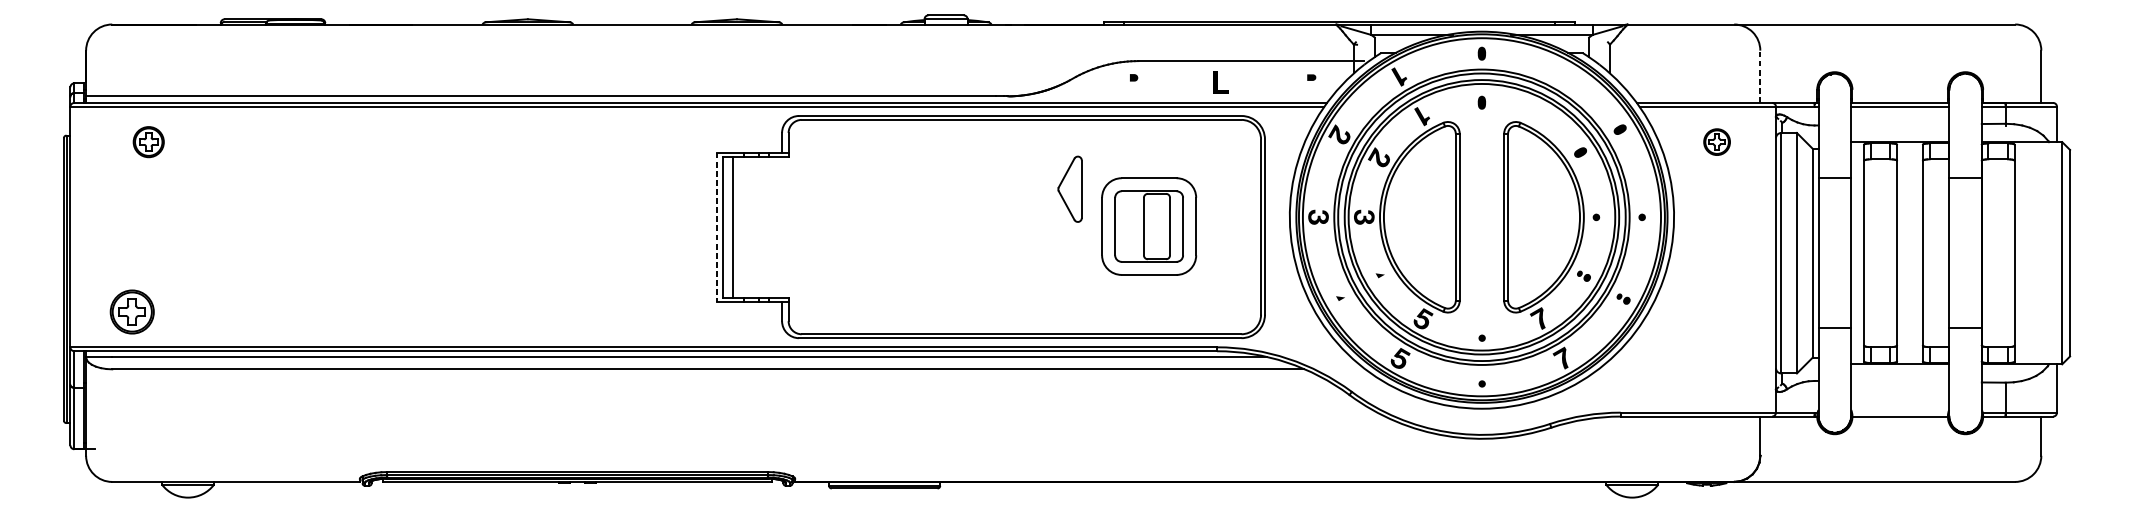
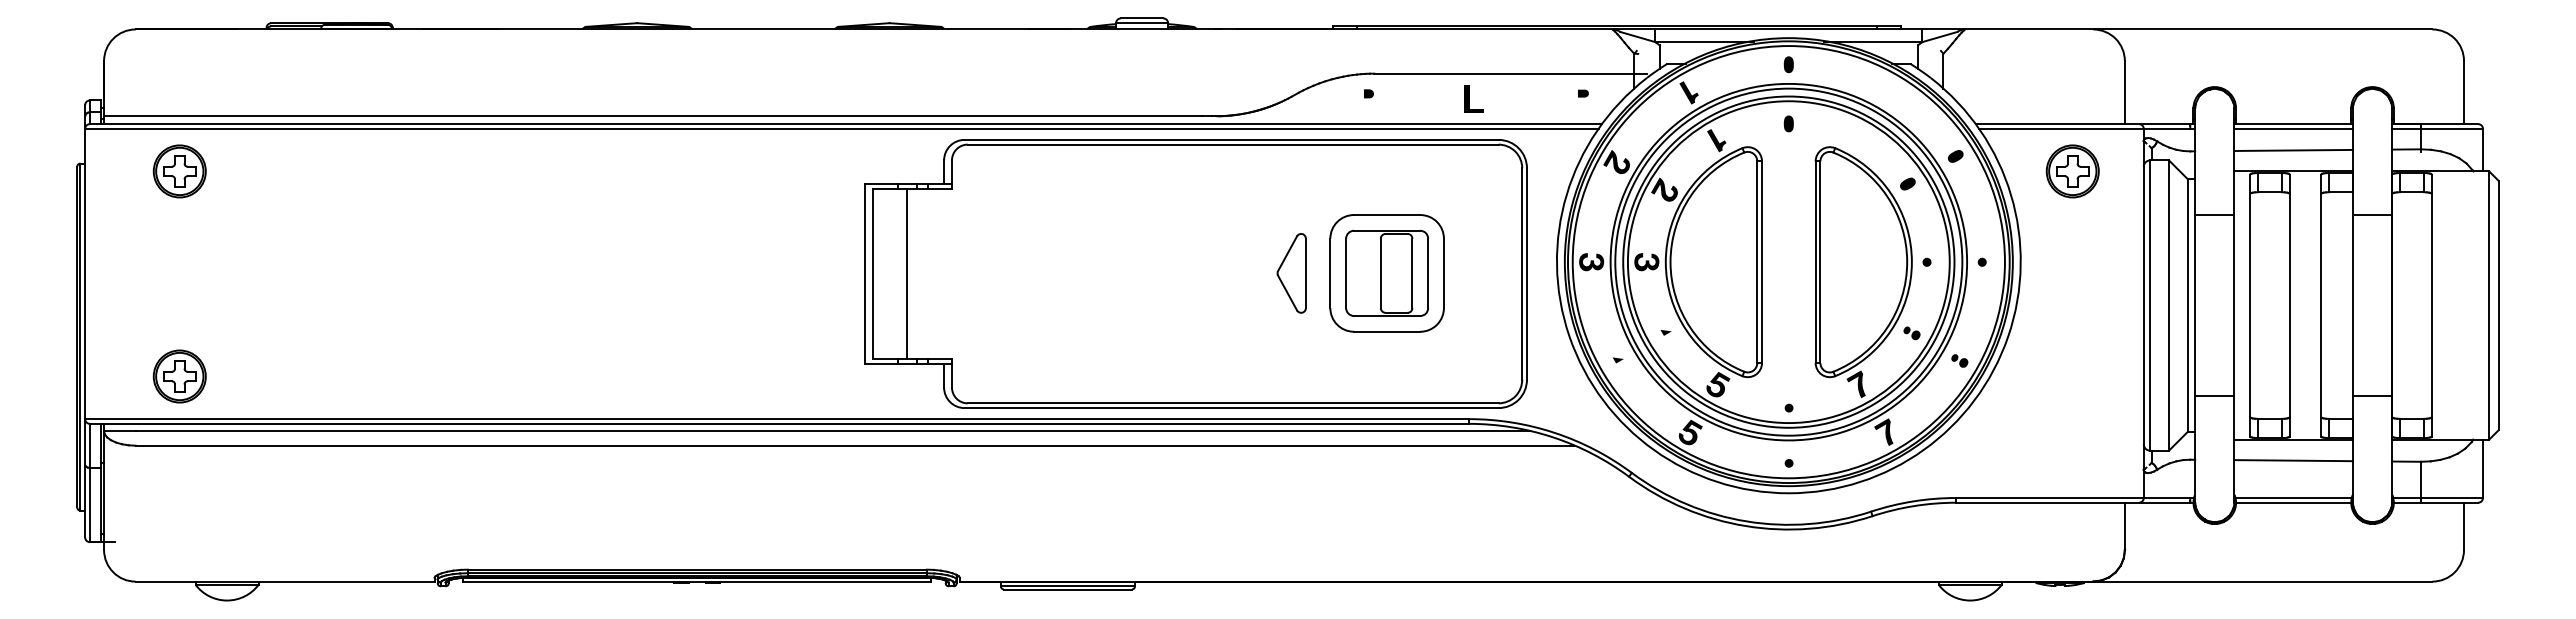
line: (1760, 76) -> (2124, 92), dashed -> solid
line: (1900, 123) -> (2293, 149), added
part: (148, 142) -> (179, 171), size x1.43
part: (1716, 142) -> (2072, 171), size x1.67
part: (1069, 189) -> (1291, 273), moved
line: (733, 226) -> (907, 273), moved
line: (716, 227) -> (865, 274), dashed -> solid
part: (132, 312) -> (179, 376), moved
line: (1900, 381) -> (2293, 460), added
line: (1900, 413) -> (2293, 498), added

